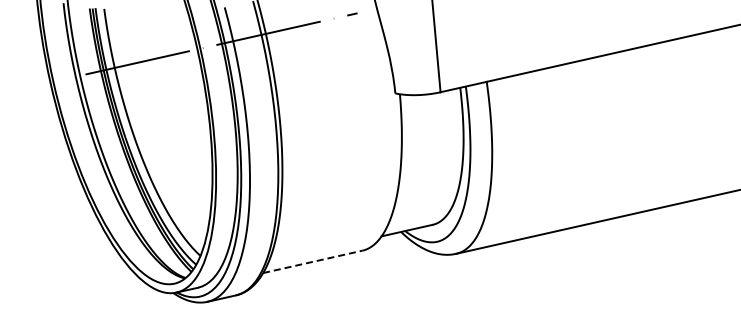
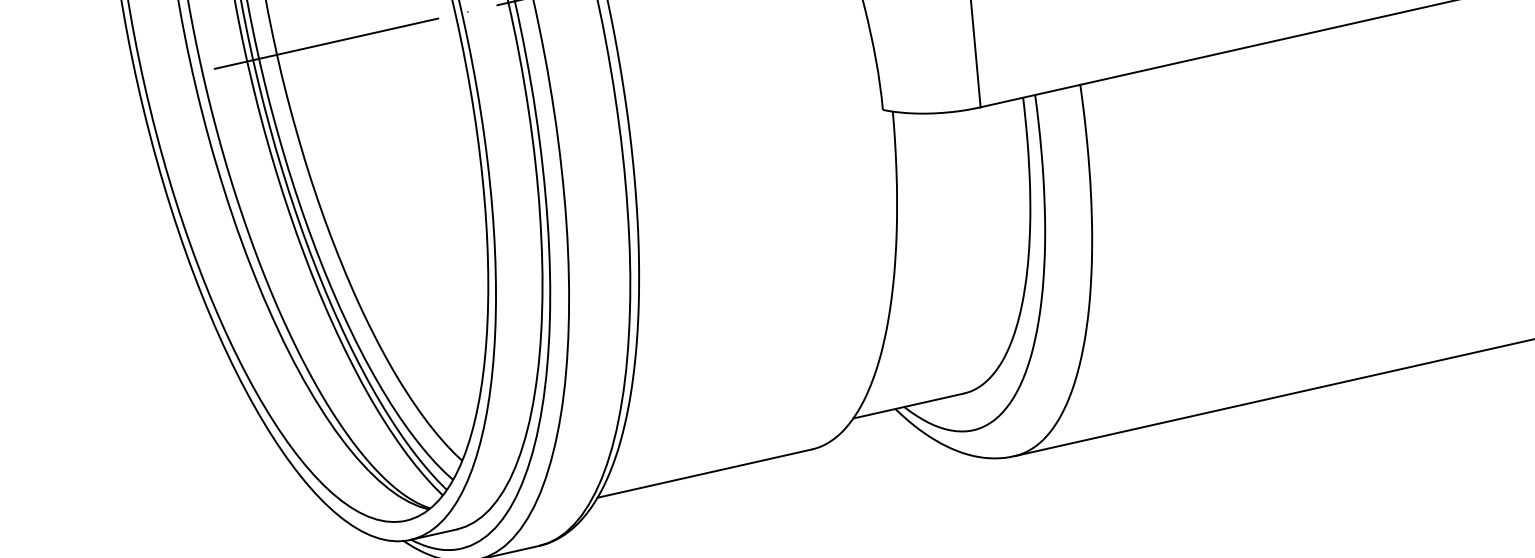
line: (312, 261) -> (704, 472), dashed -> solid

